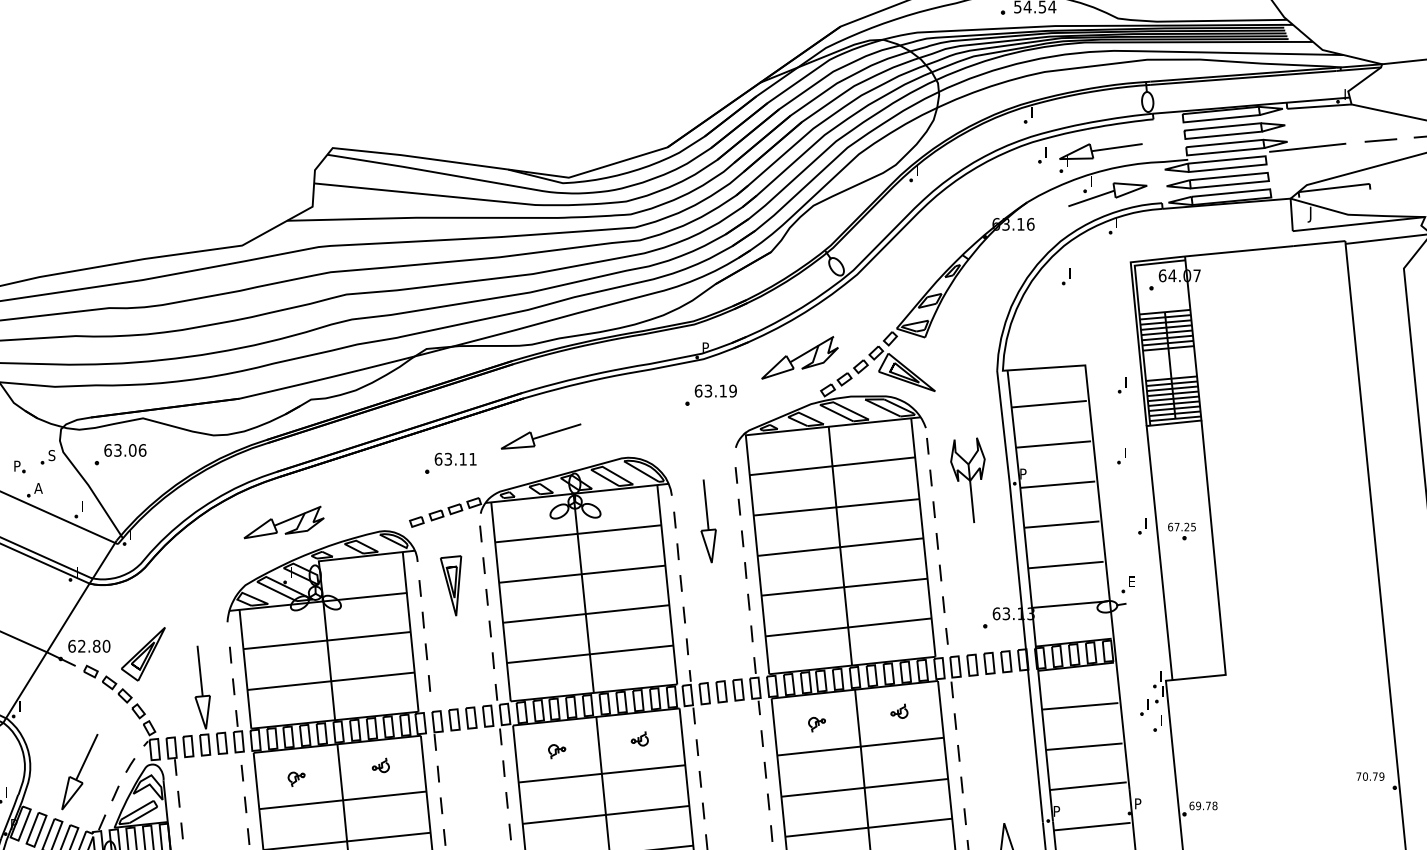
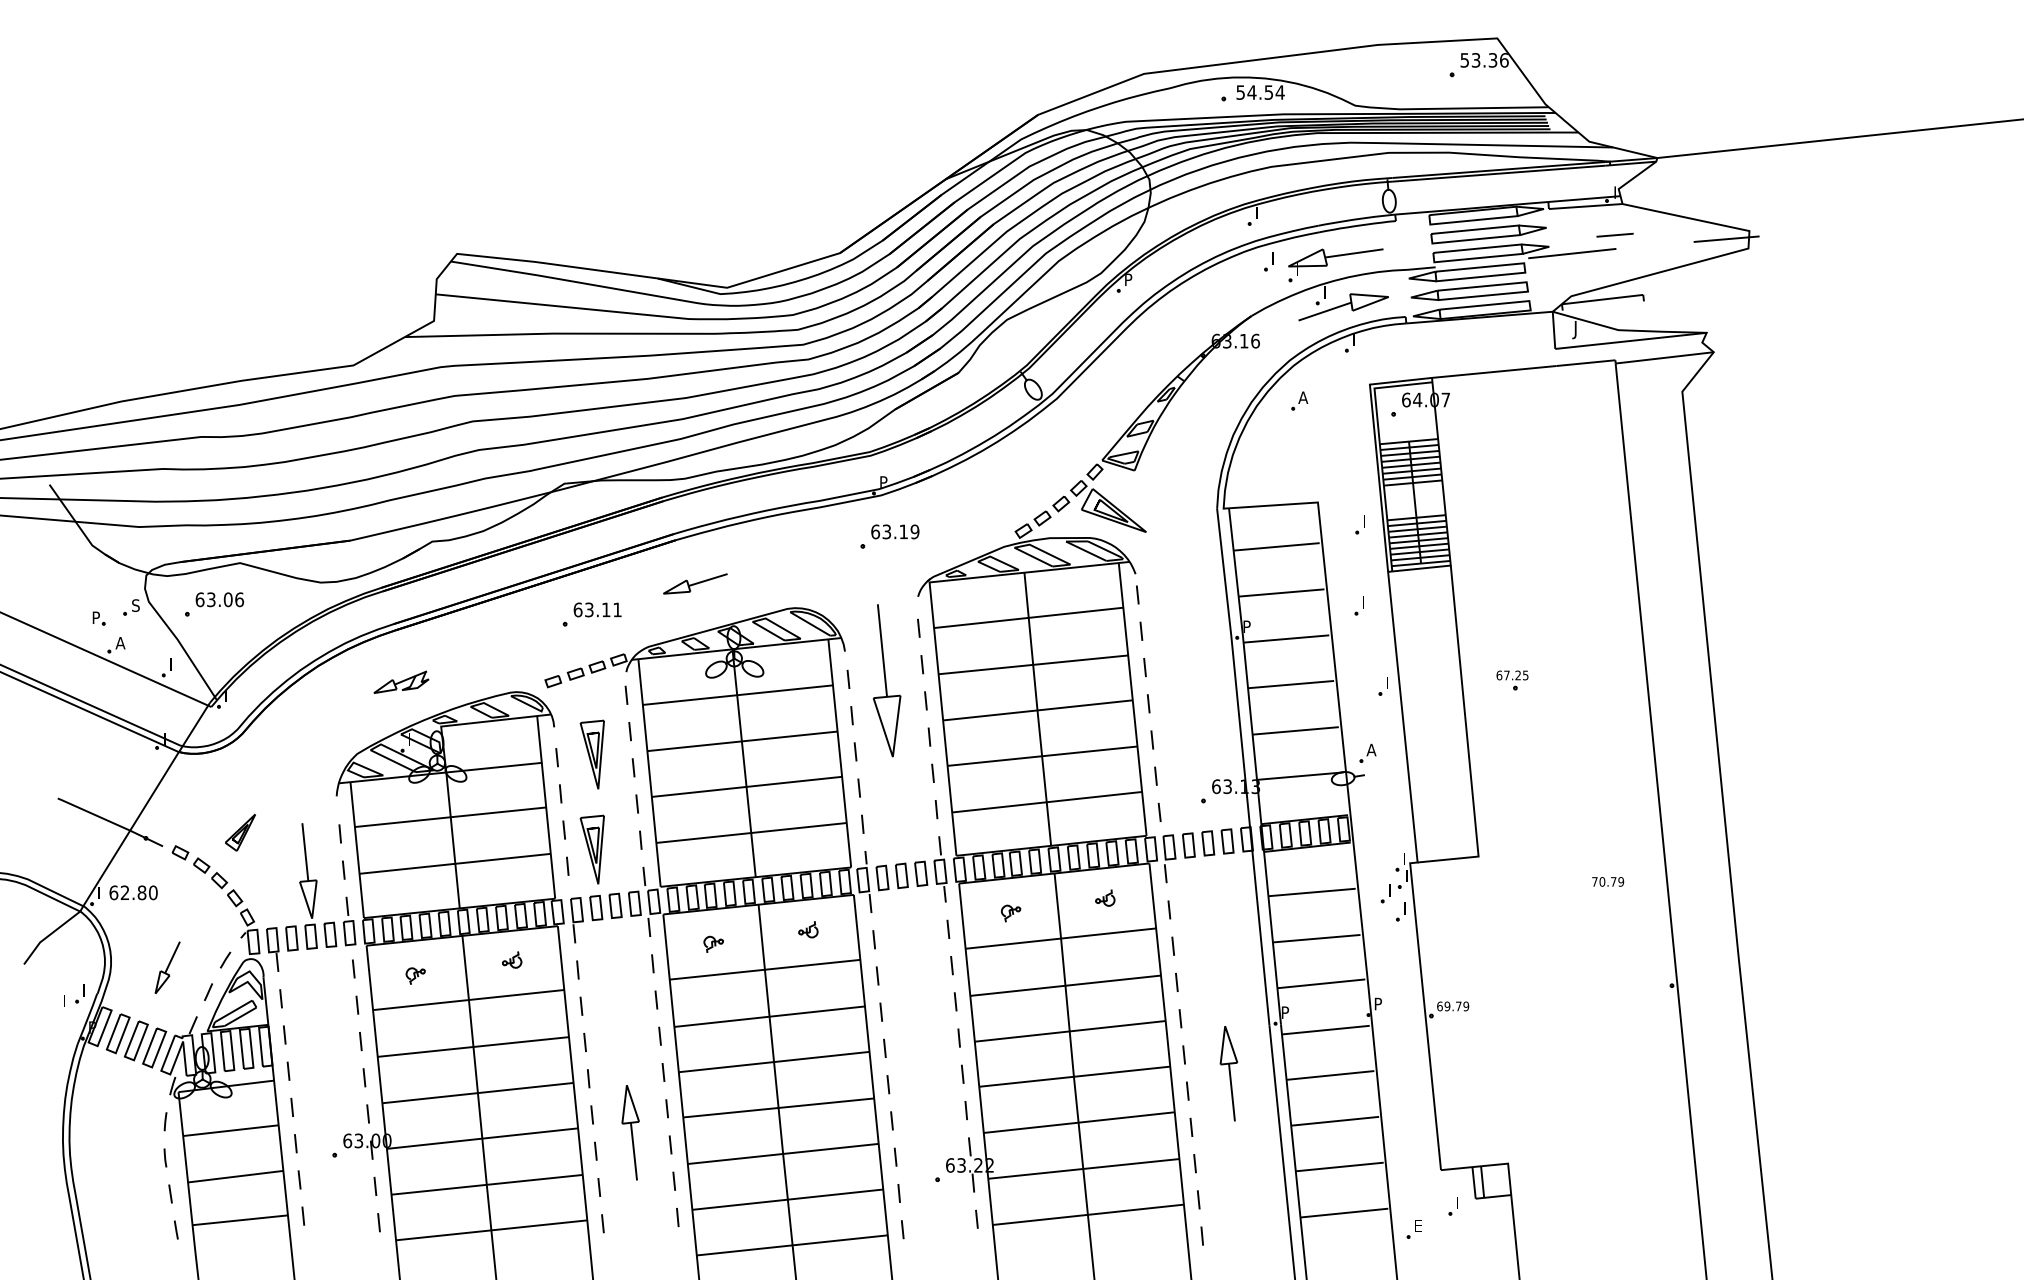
line: (1380, 139) -> (1614, 234), moved
text: (920, 170) -> (1129, 279), I -> P
text: (1072, 273) -> (1303, 397), I -> A
part: (799, 357) -> (991, 493), removed
part: (541, 436) -> (695, 583), size x0.7
part: (967, 479) -> (1183, 633), removed
part: (708, 521) -> (886, 680), size x1.6
part: (284, 522) -> (401, 682), size x0.6
part: (1181, 531) -> (1512, 680), moved
text: (1132, 581) -> (1371, 749), E -> A
text: (89, 646) -> (133, 892), moved
part: (143, 653) -> (240, 832), size x0.6
part: (450, 668) -> (591, 849), added
part: (79, 771) -> (167, 967), size x0.6
text: (1370, 776) -> (1608, 881), moved
text: (1215, 805) -> (1466, 1006), 69.78 -> 69.79

